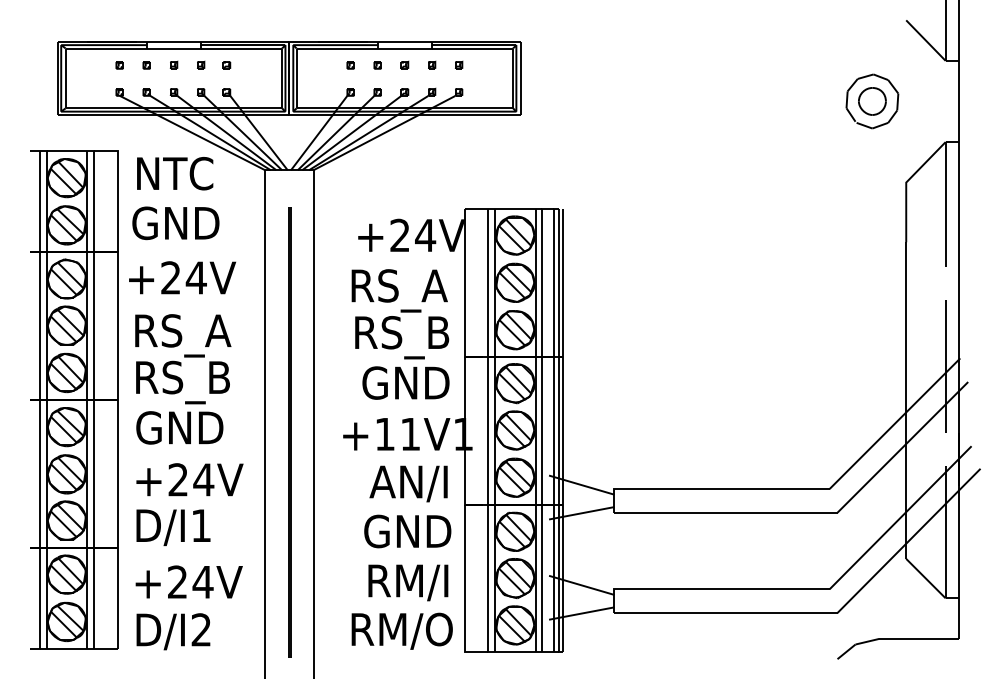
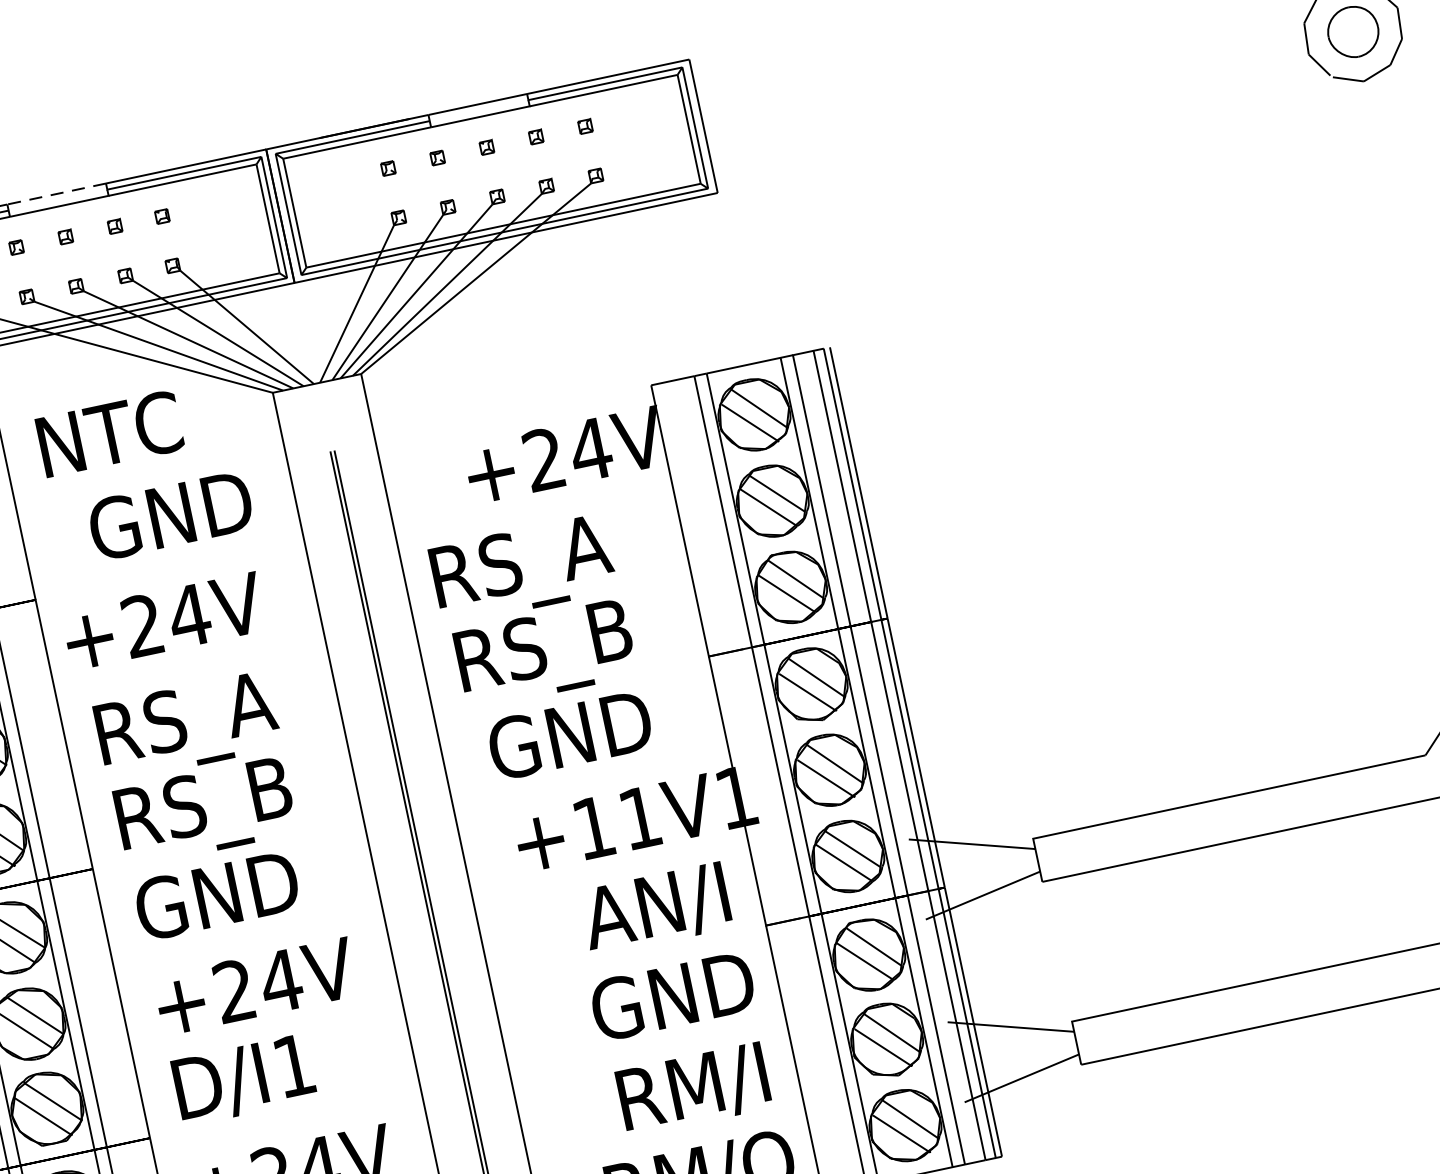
line: (173, 41) -> (55, 193), solid -> dashed
text: (175, 223) -> (170, 516), moved
text: (400, 334) -> (541, 648), moved

